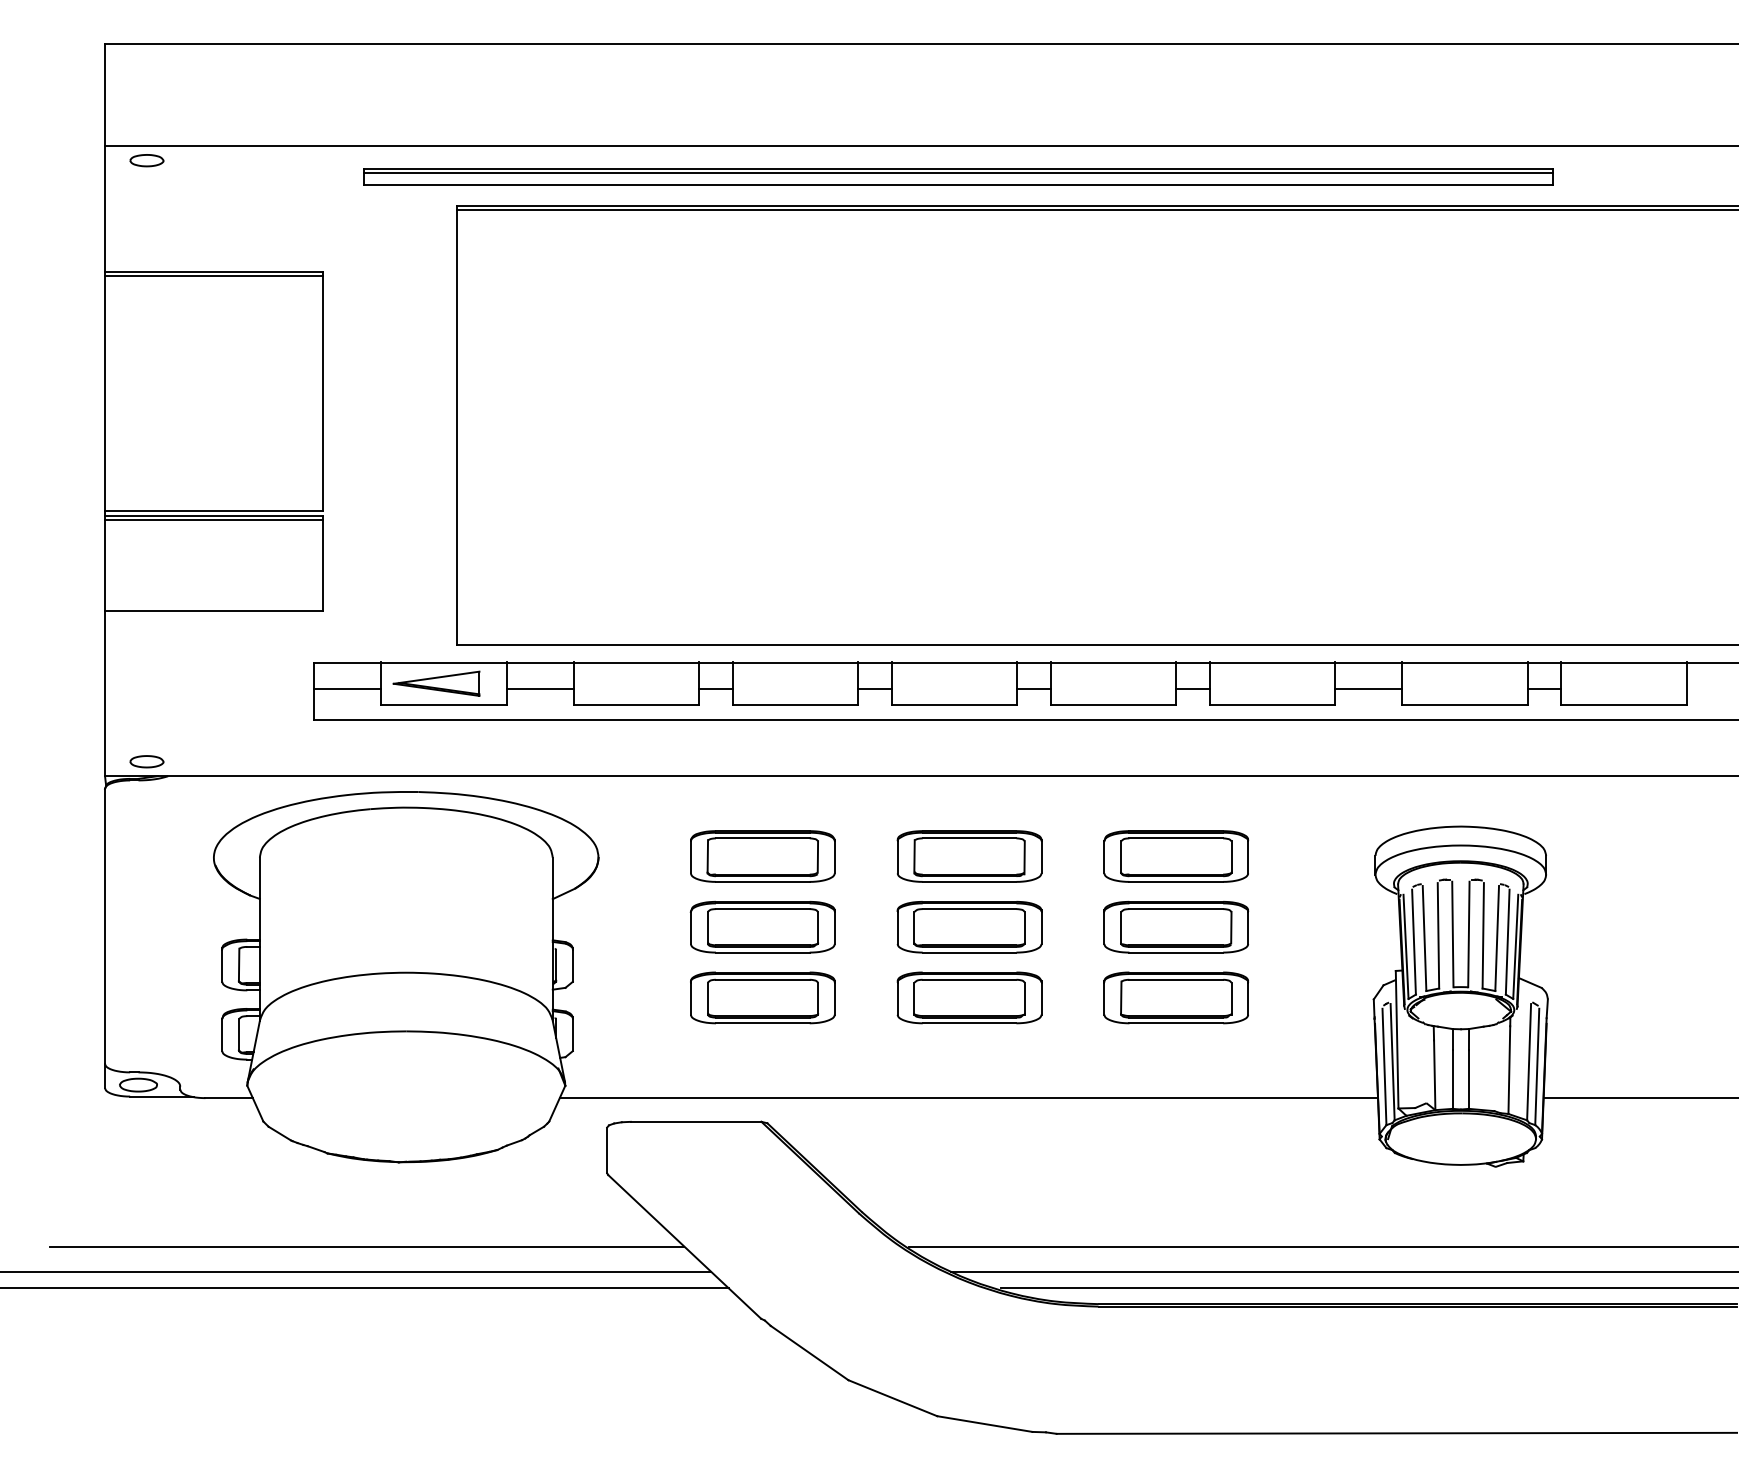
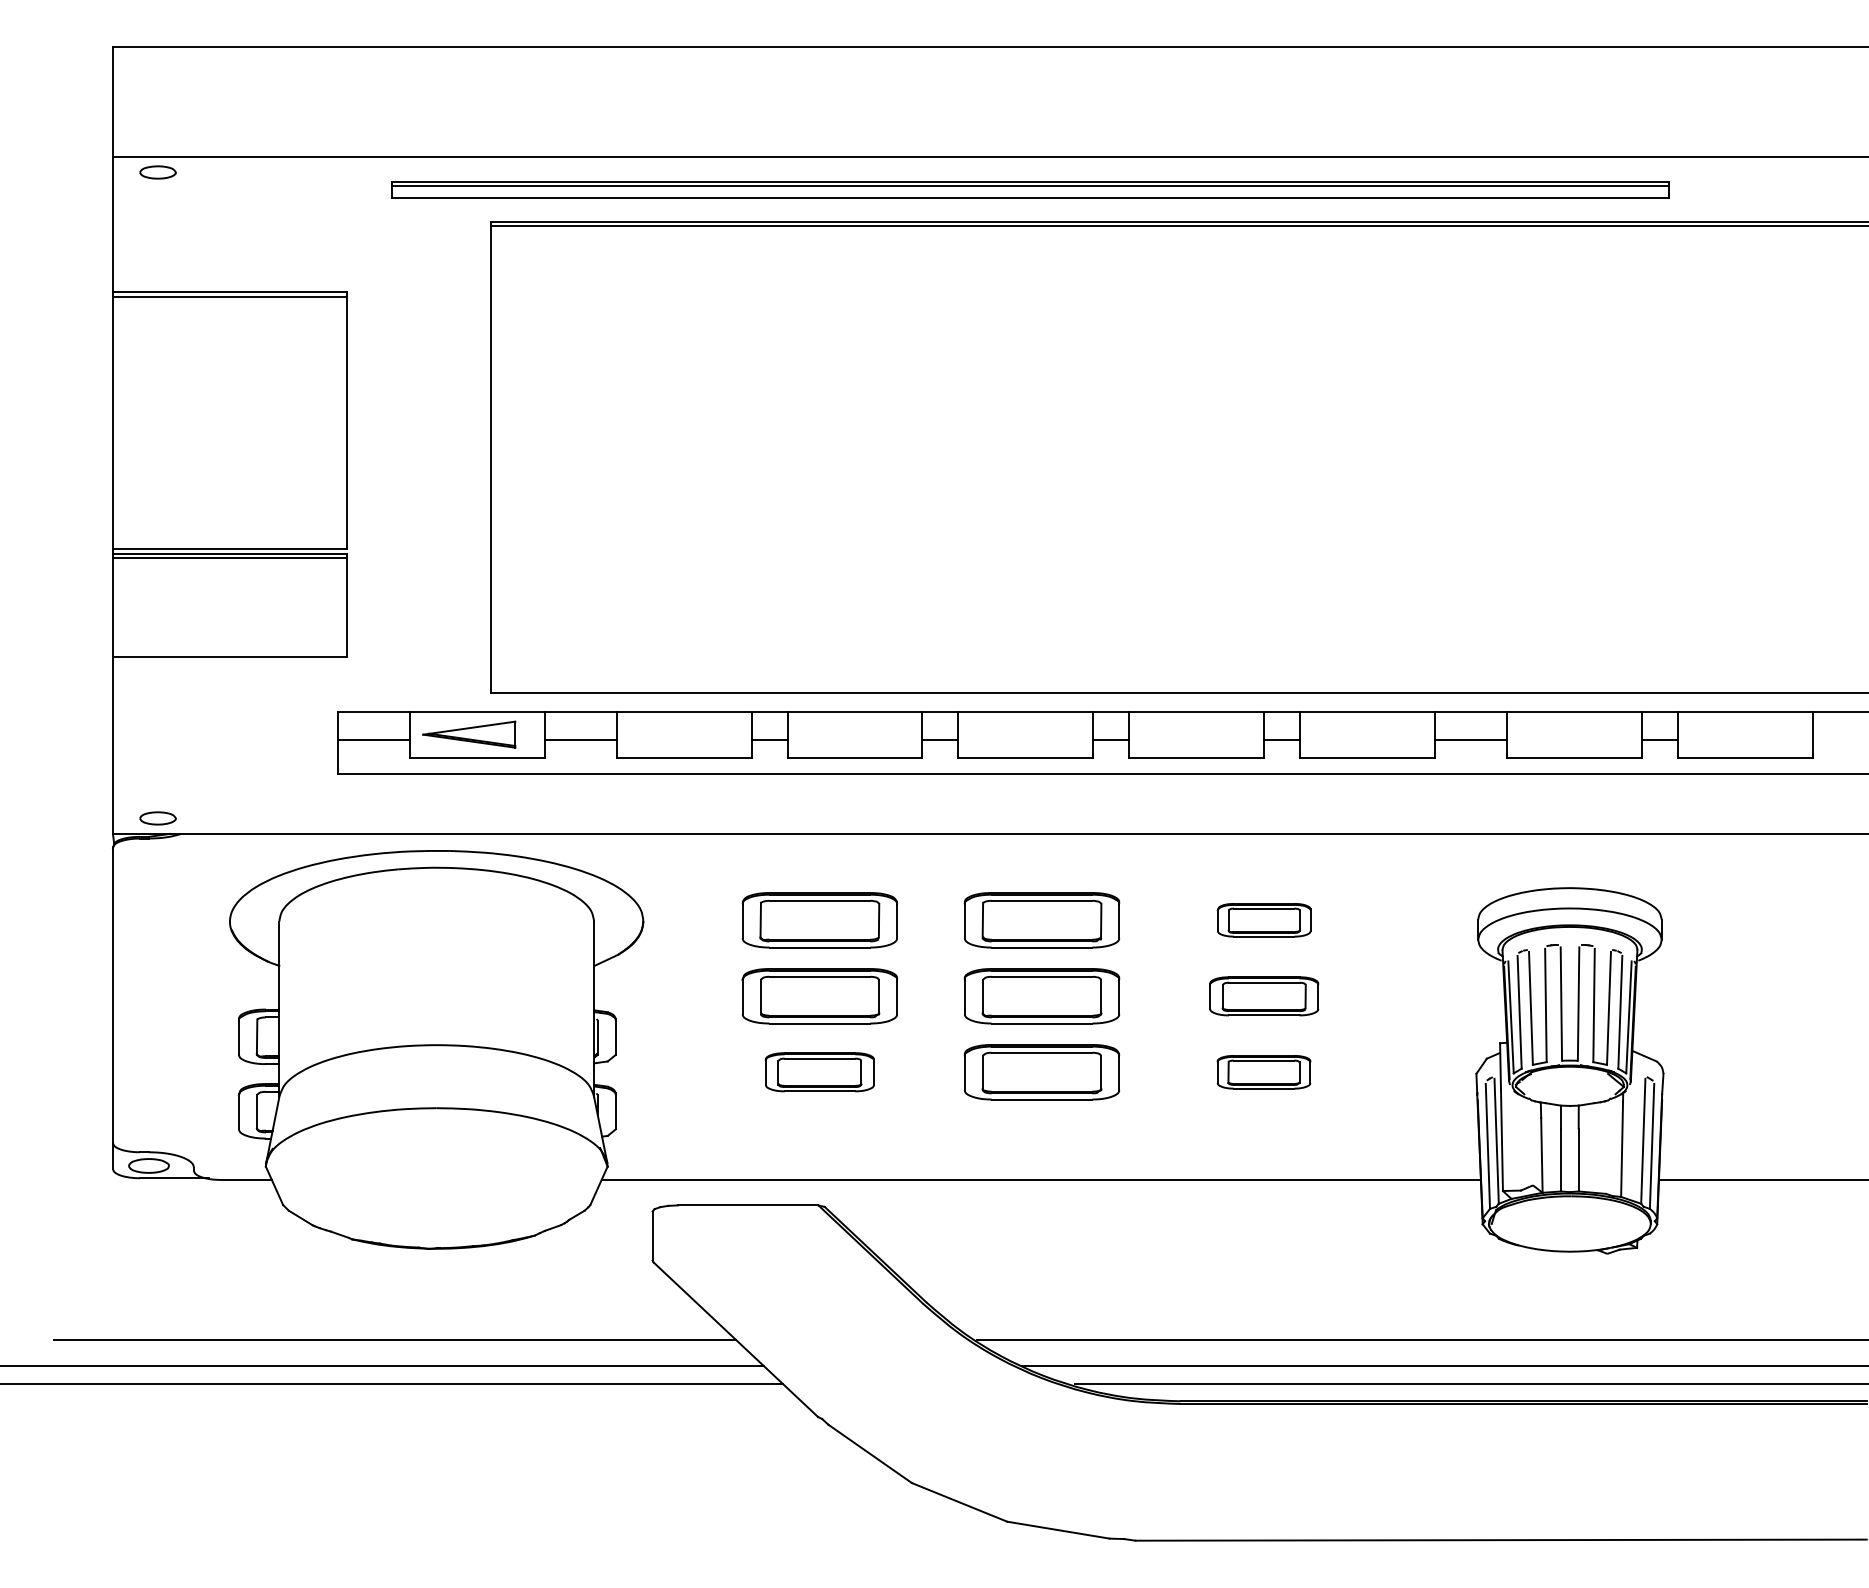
part: (1176, 856) -> (1264, 920), size x0.6
part: (1176, 927) -> (1264, 996), size x0.7
part: (762, 997) -> (819, 1071), size x0.7
part: (1175, 997) -> (1263, 1071), size x0.6

